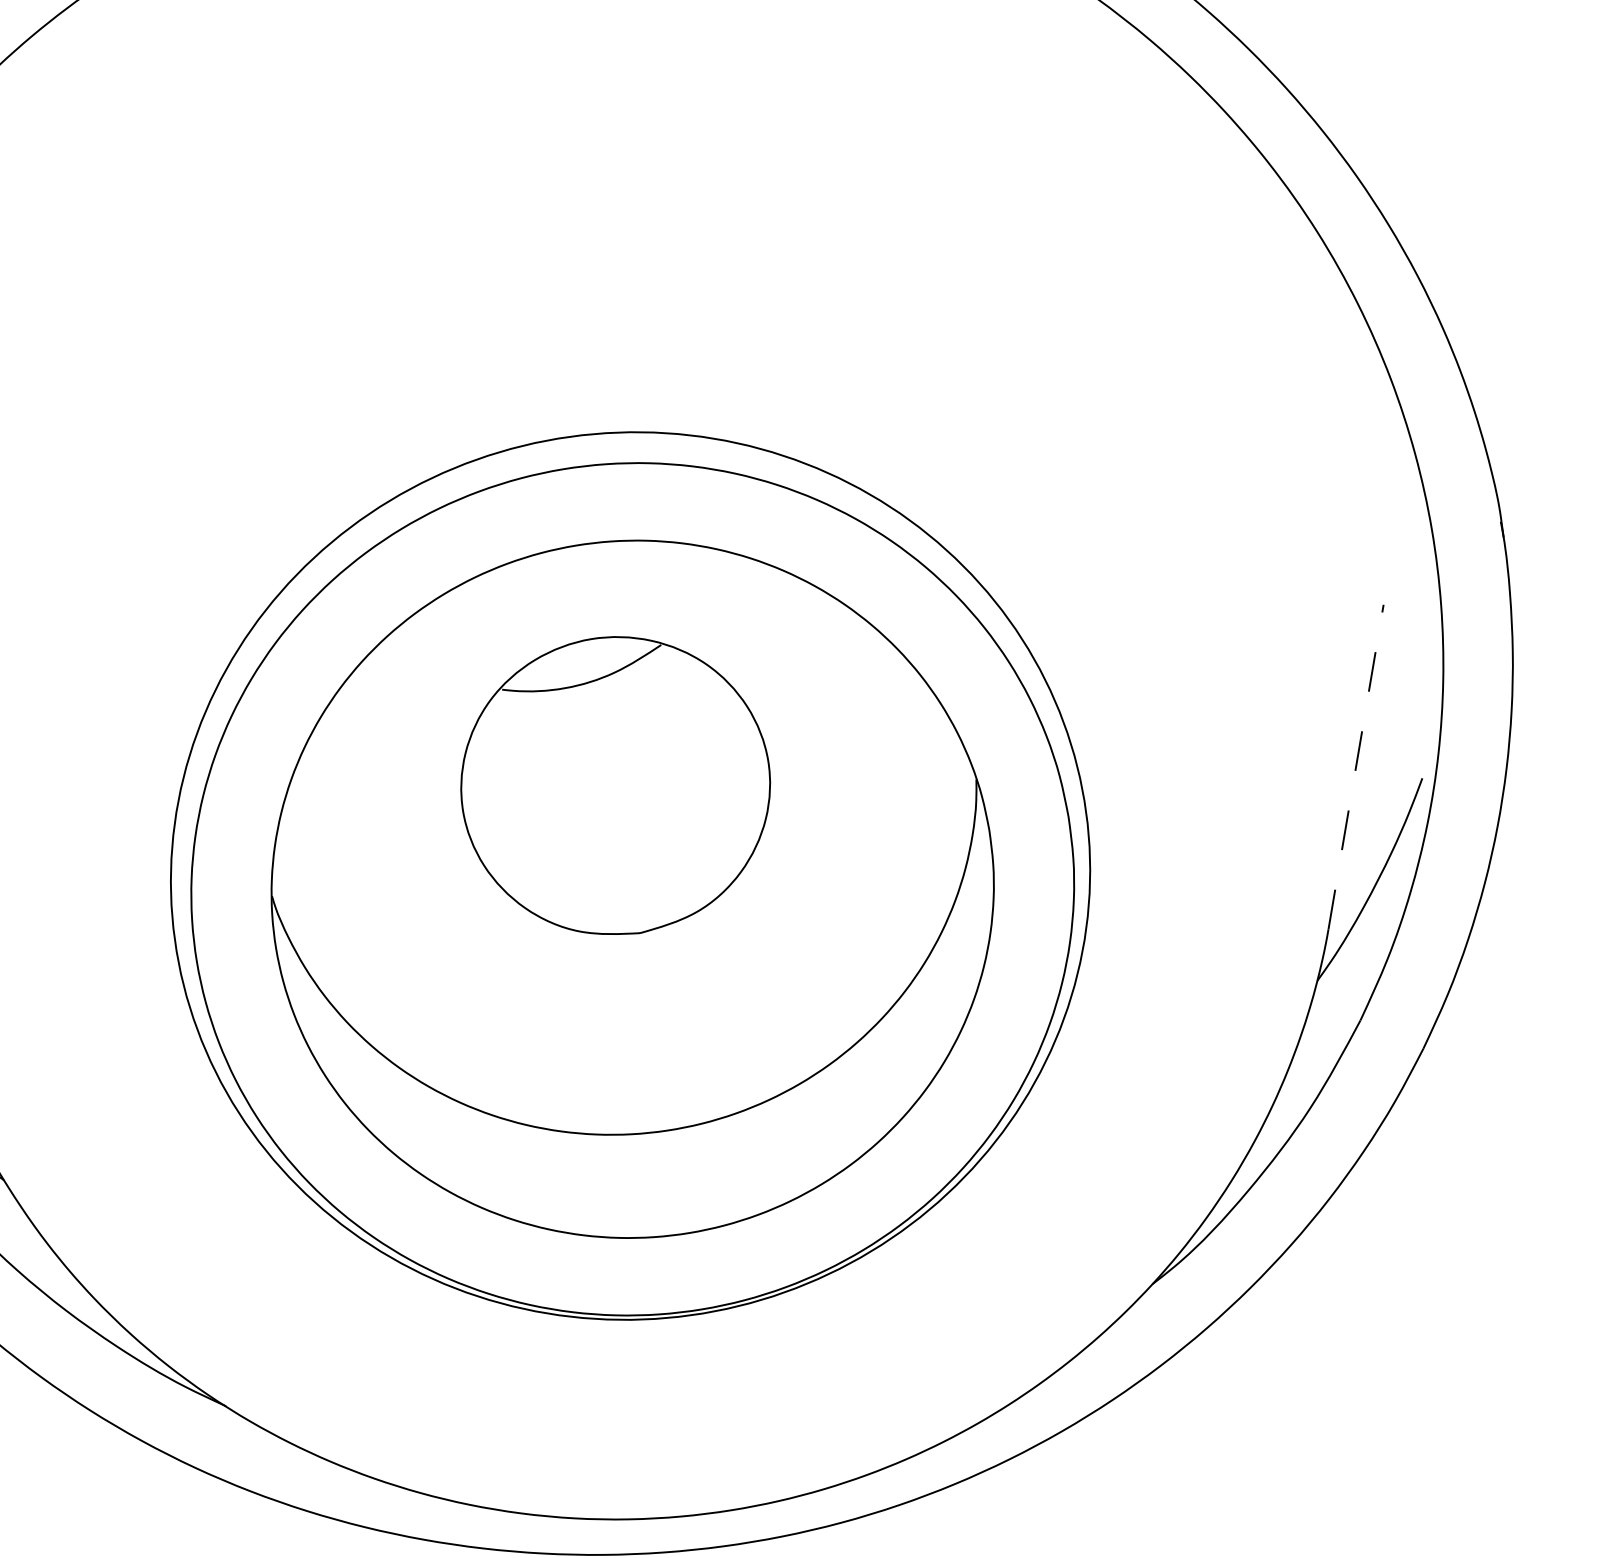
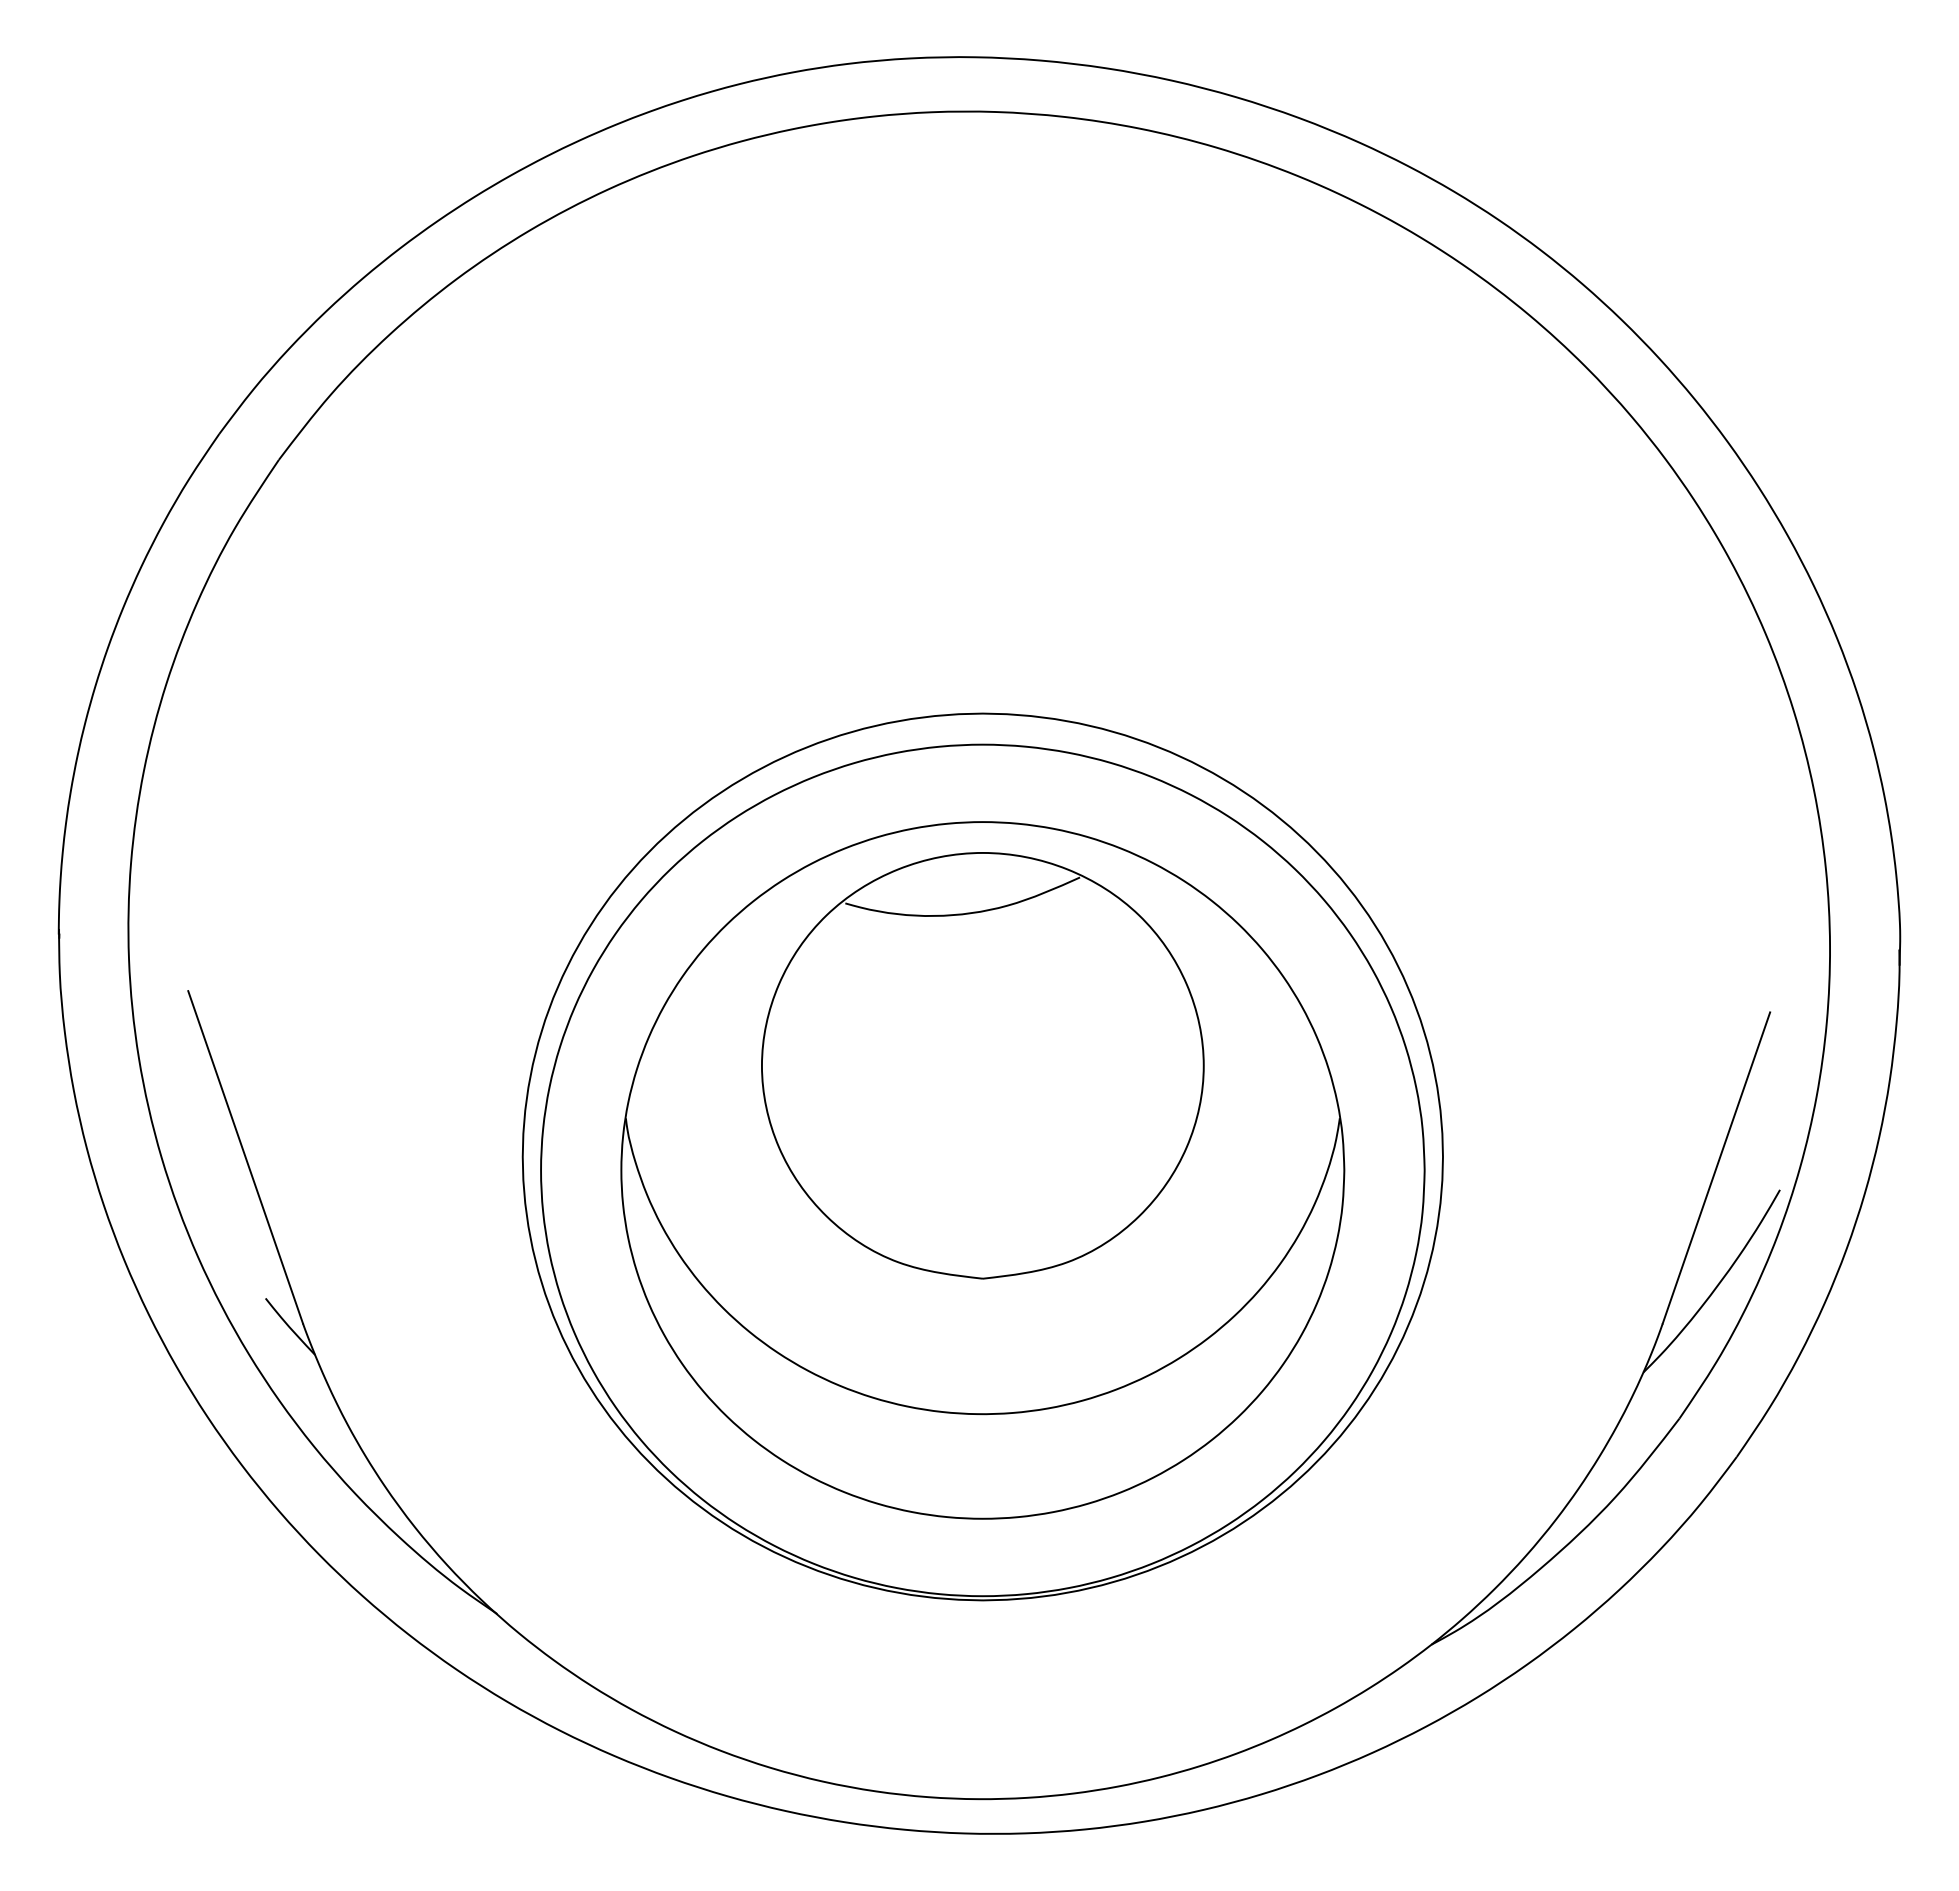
line: (1356, 766) -> (1716, 1167), dashed -> solid
part: (615, 785) -> (982, 1065), size x1.43

